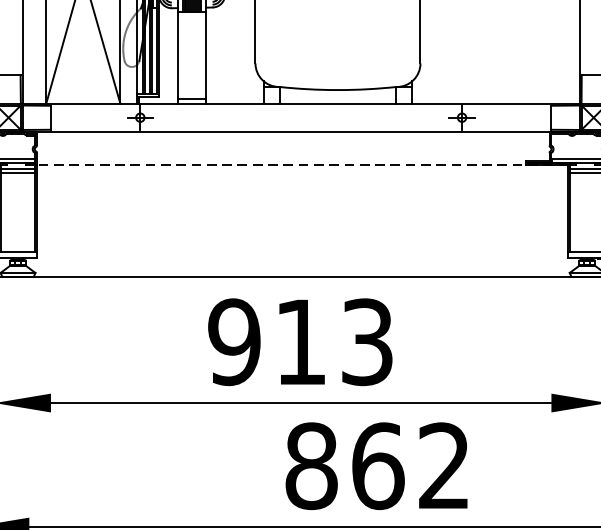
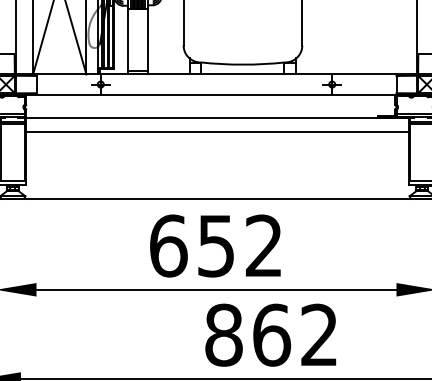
line: (302, 164) -> (217, 118), dashed -> solid
line: (302, 182) -> (217, 131), added
text: (299, 341) -> (215, 245), 913 -> 652

